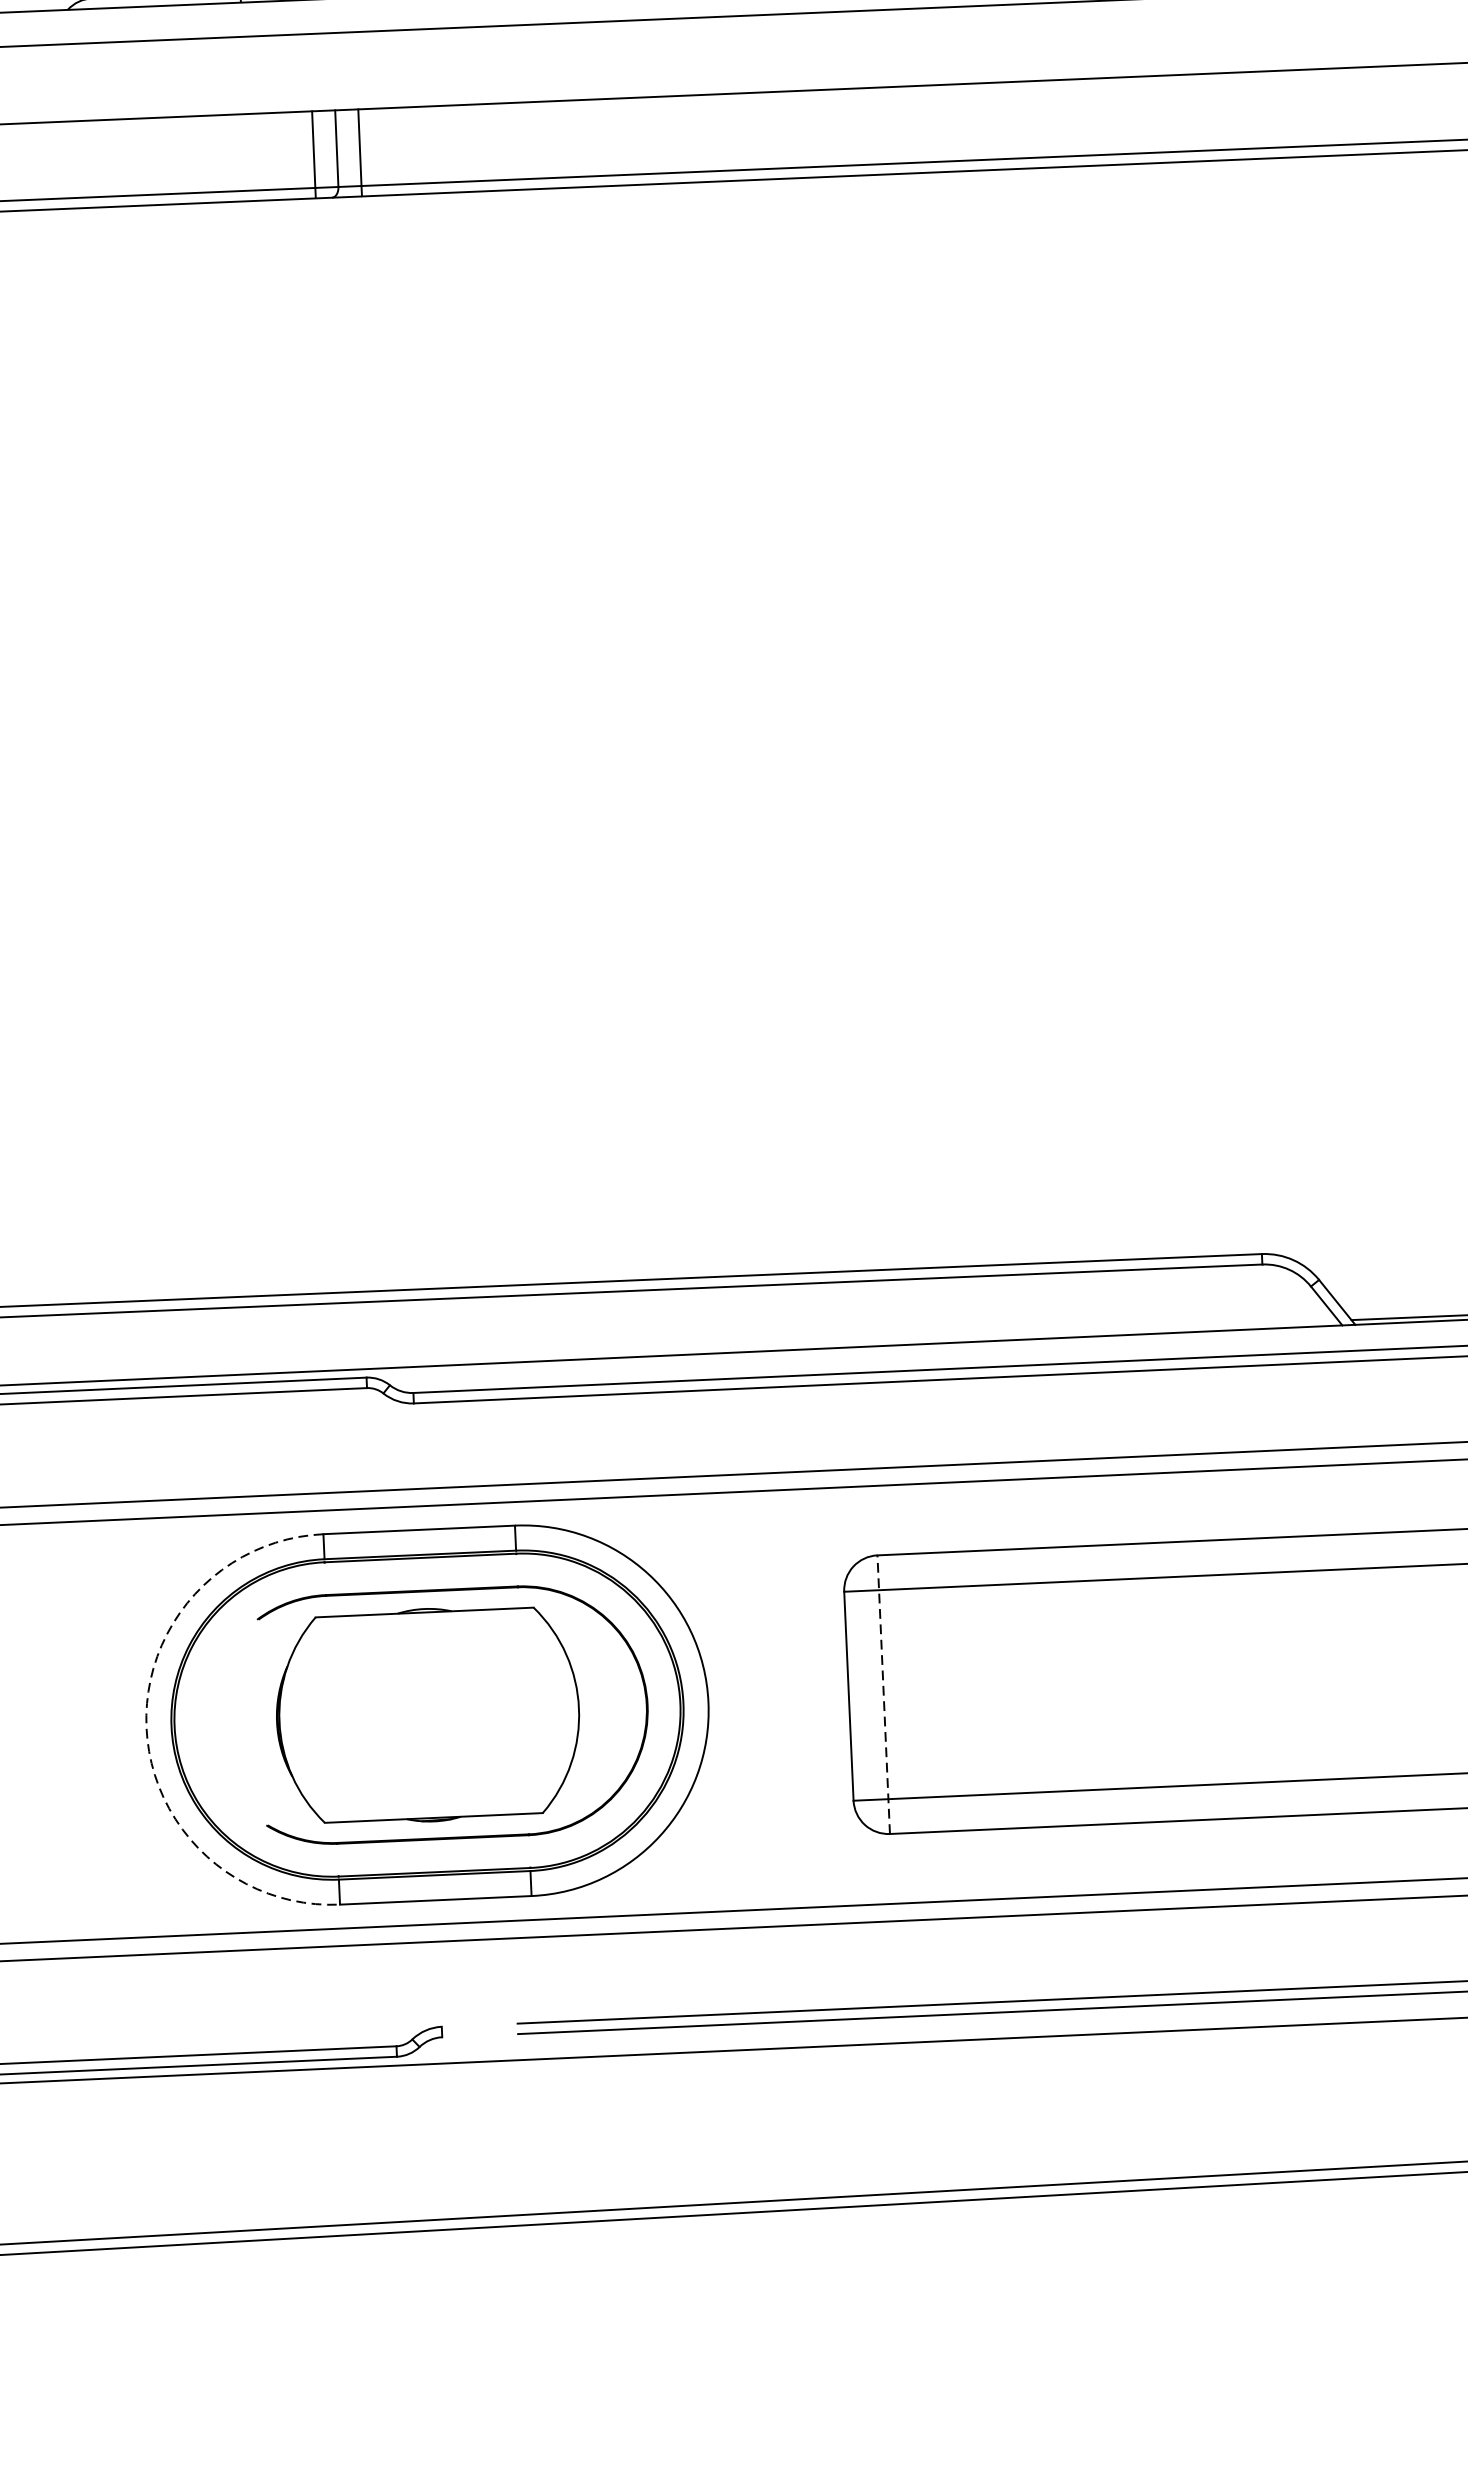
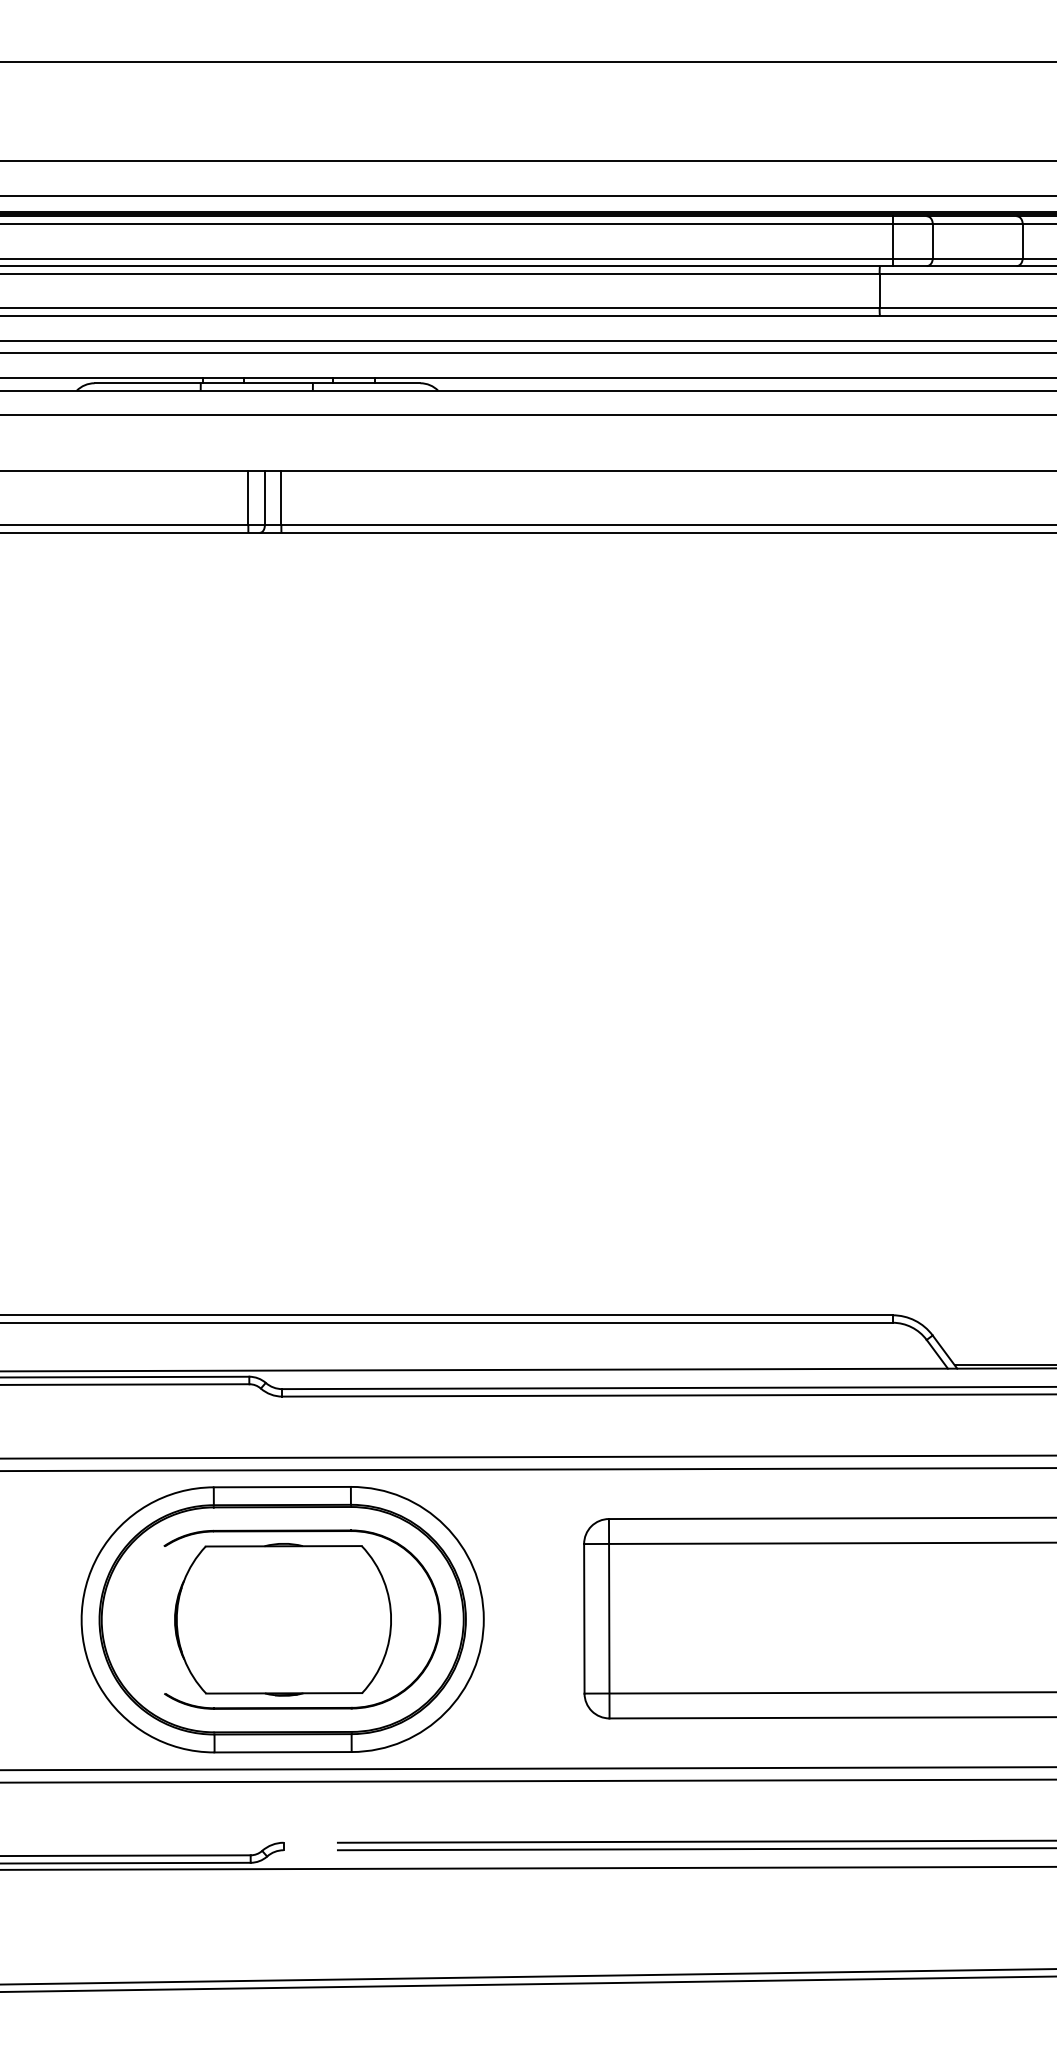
line: (884, 1694) -> (609, 1618), dashed -> solid
arc: (146, 1728) -> (81, 1620), dashed -> solid

